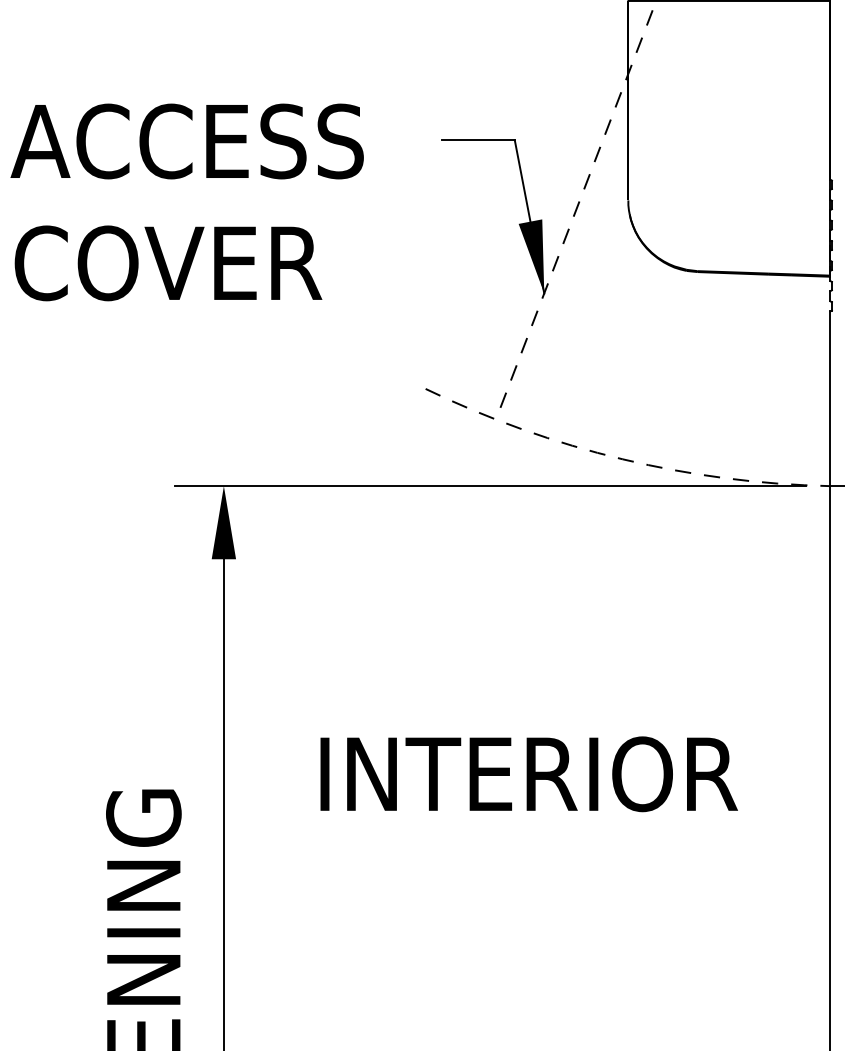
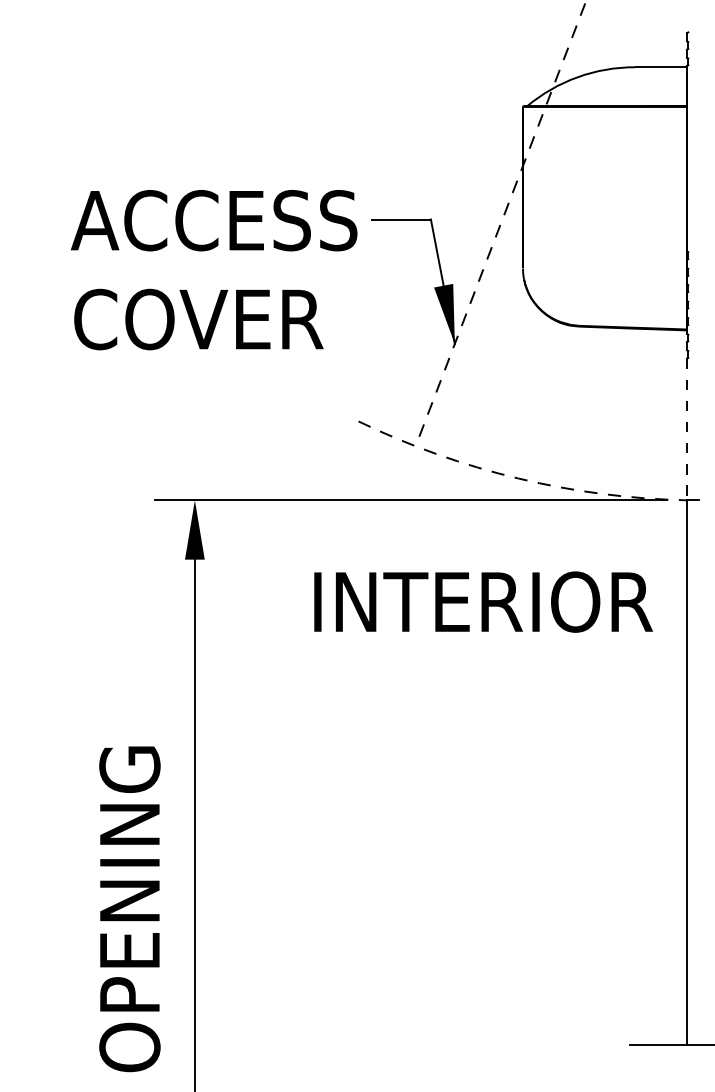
text: (187, 202) -> (214, 270), moved
line: (830, 398) -> (687, 429), solid -> dashed
text: (529, 773) -> (483, 601), moved

